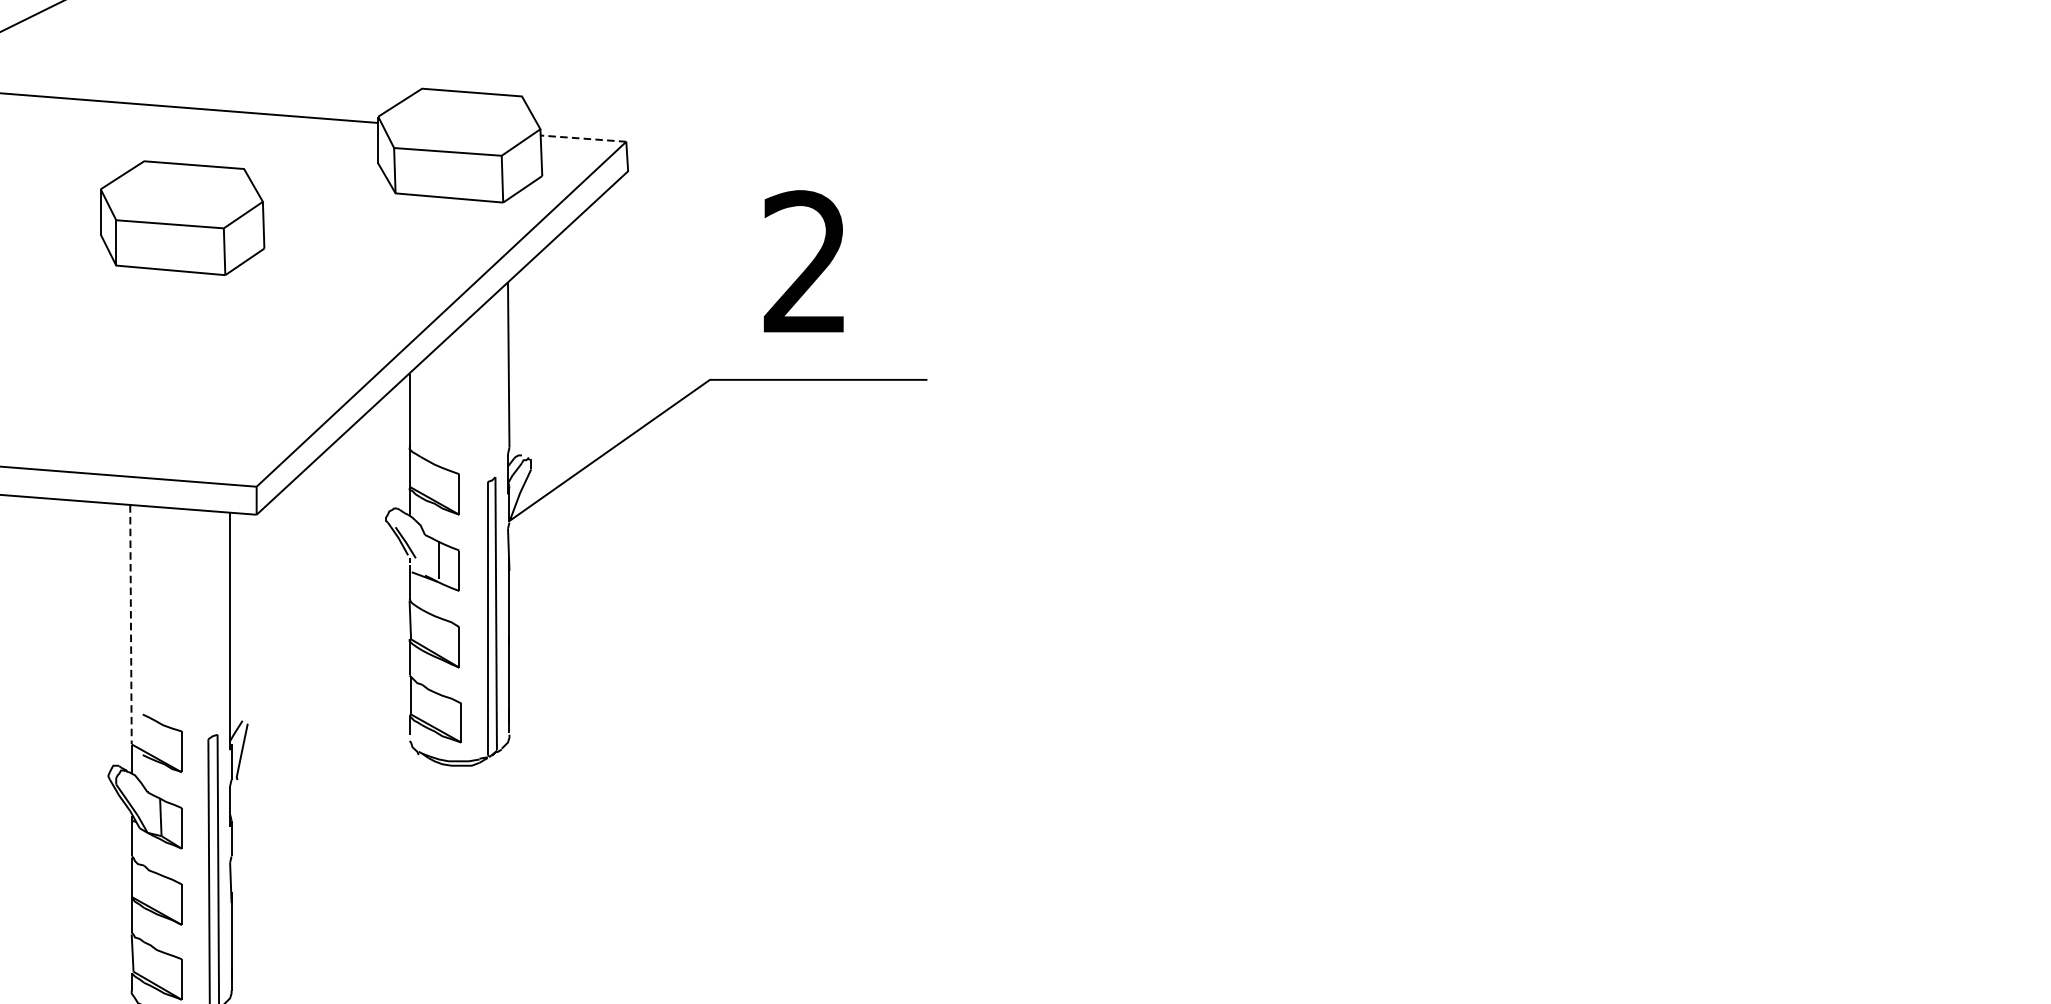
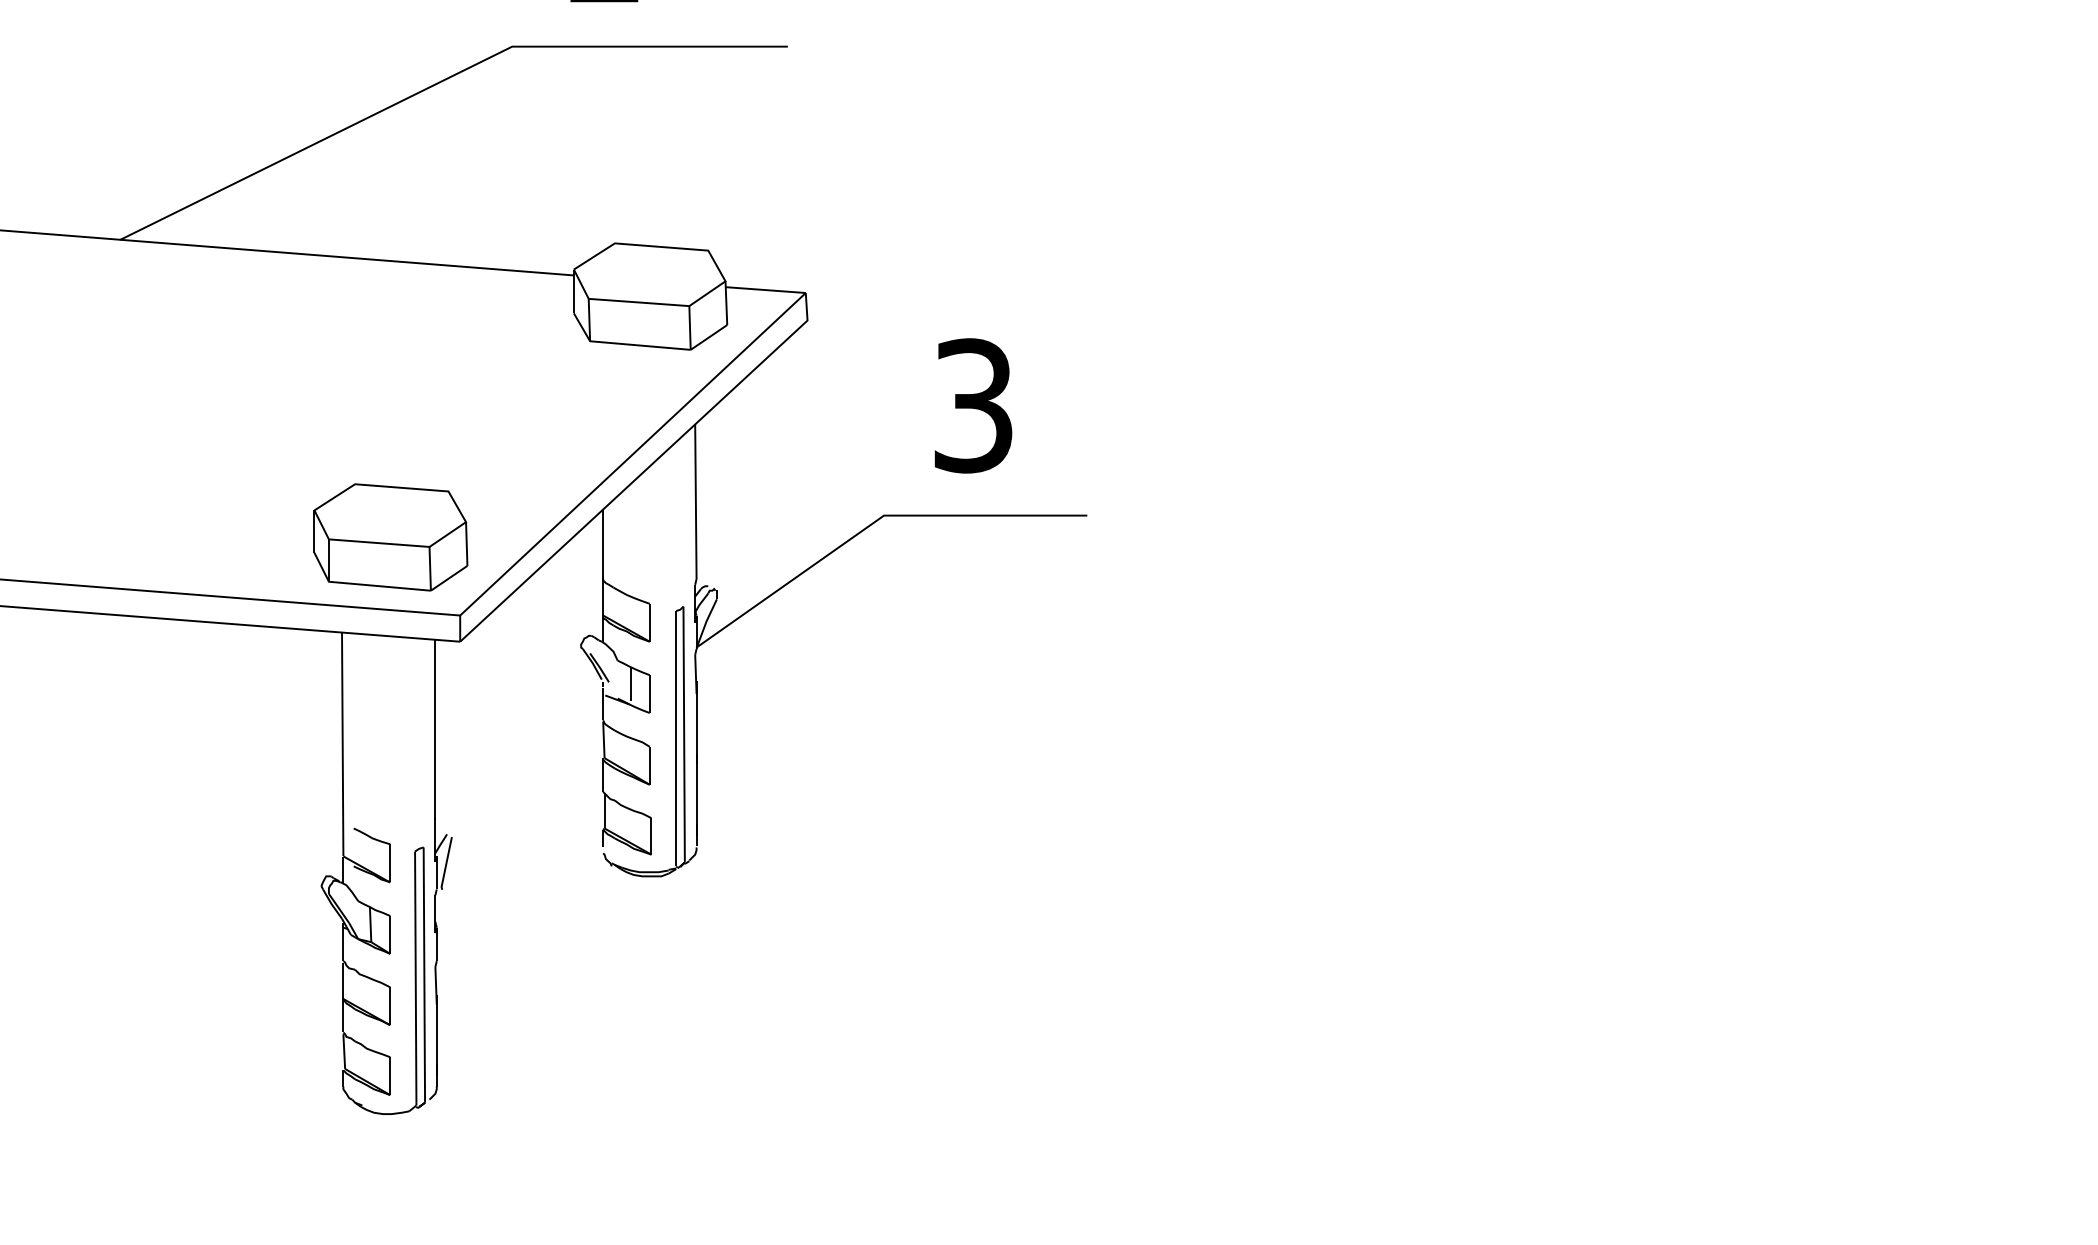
line: (583, 139) -> (765, 290), dashed -> solid
part: (182, 218) -> (390, 537), moved
text: (805, 262) -> (973, 405), 2 -> 3
line: (130, 624) -> (342, 744), dashed -> solid

